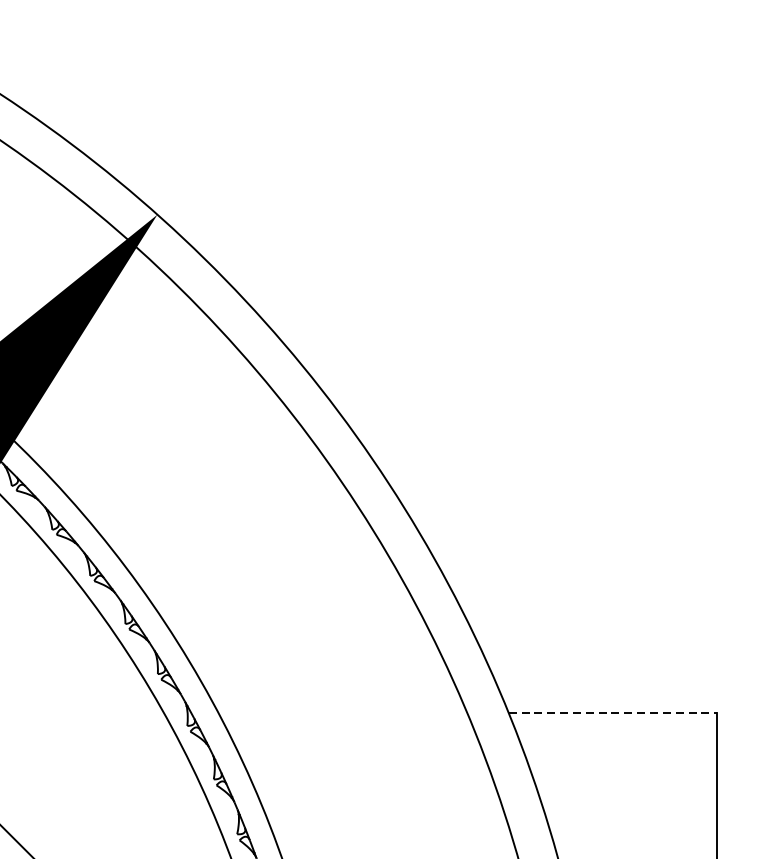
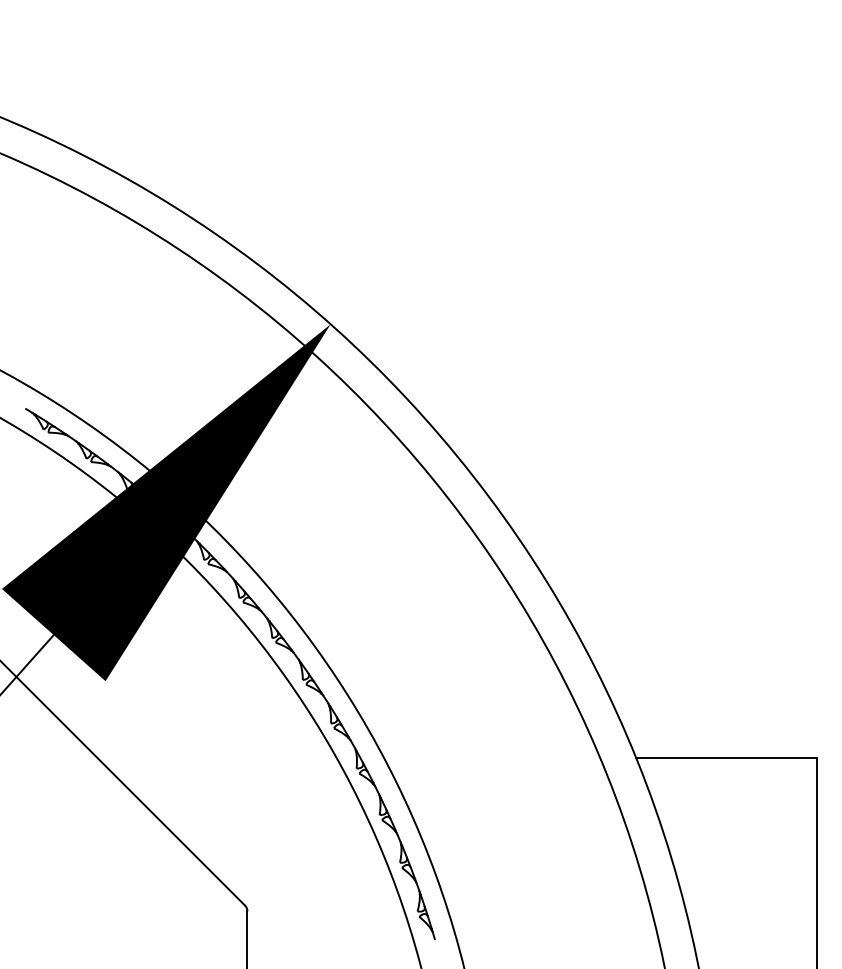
line: (612, 713) -> (726, 757), dashed -> solid

